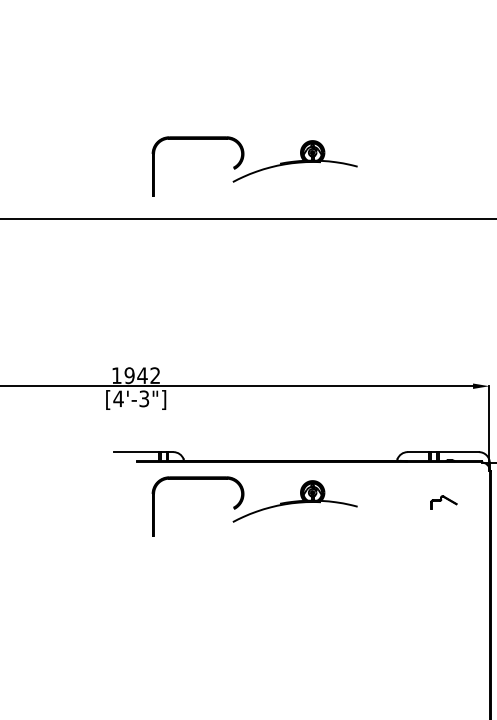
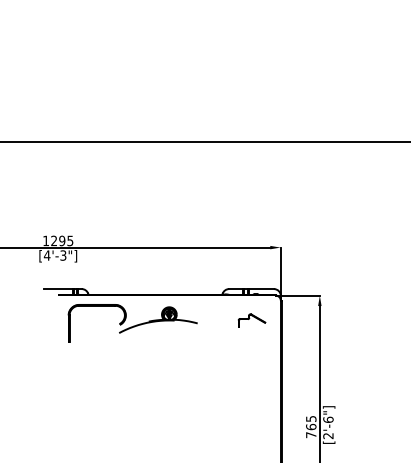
part: (254, 166) -> (132, 109), removed
text: (142, 374) -> (62, 240), 1942 -> 1295
part: (443, 502) -> (251, 320), size x1.67

